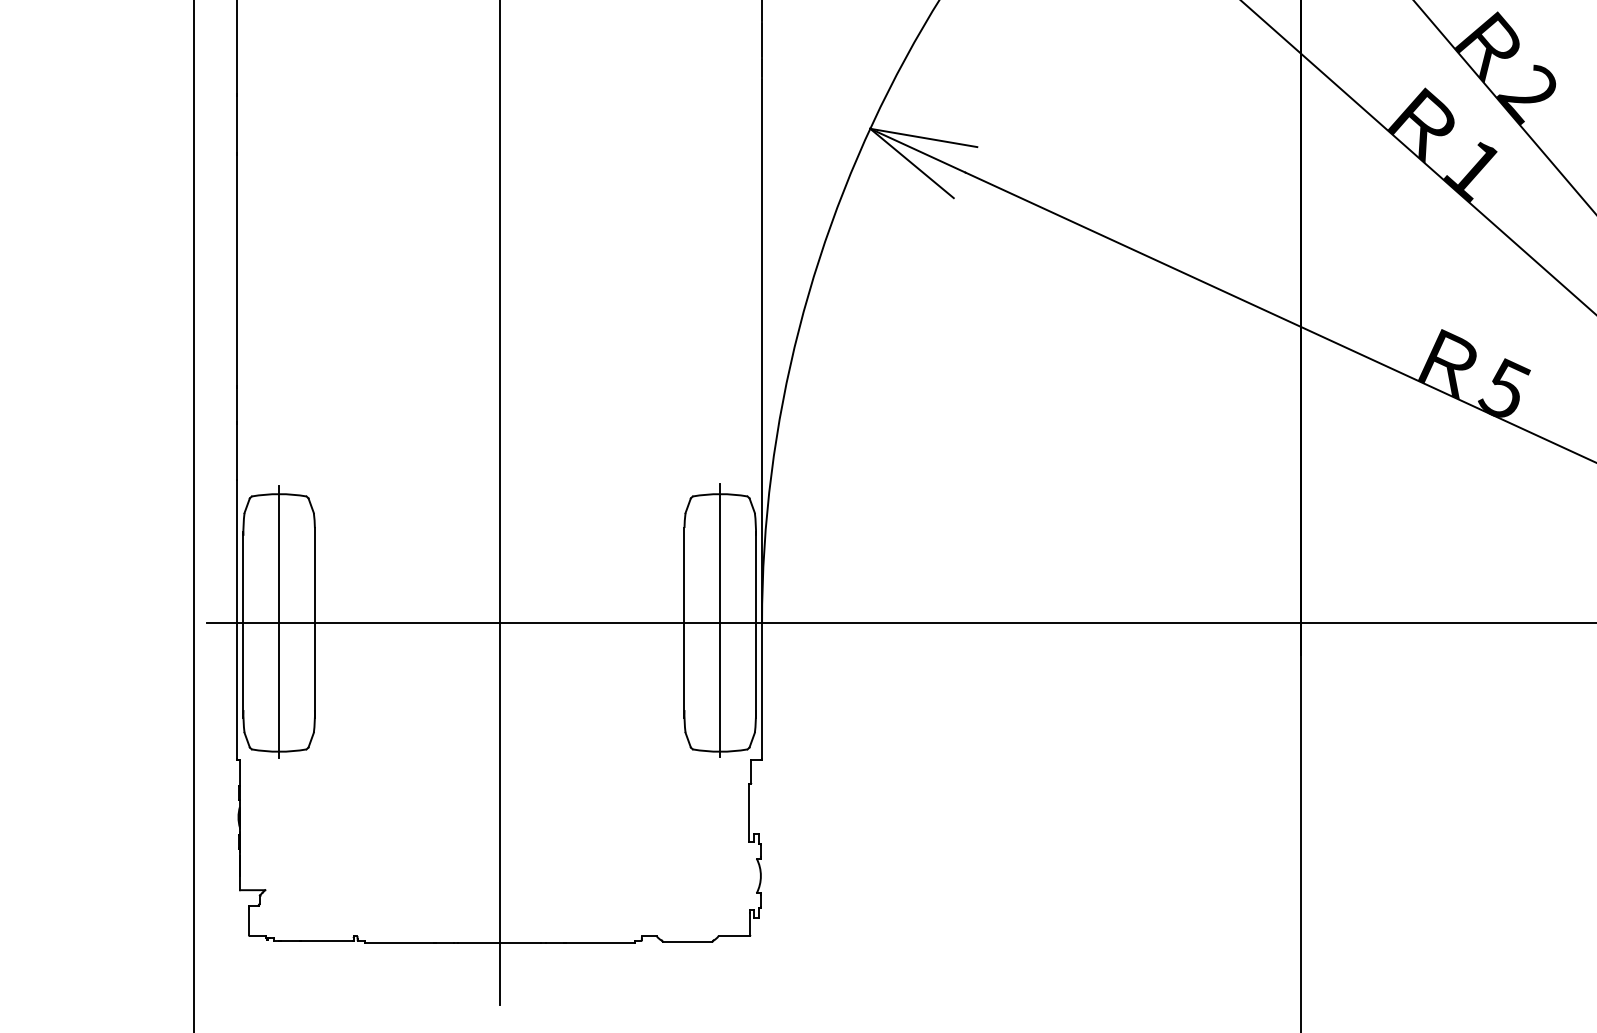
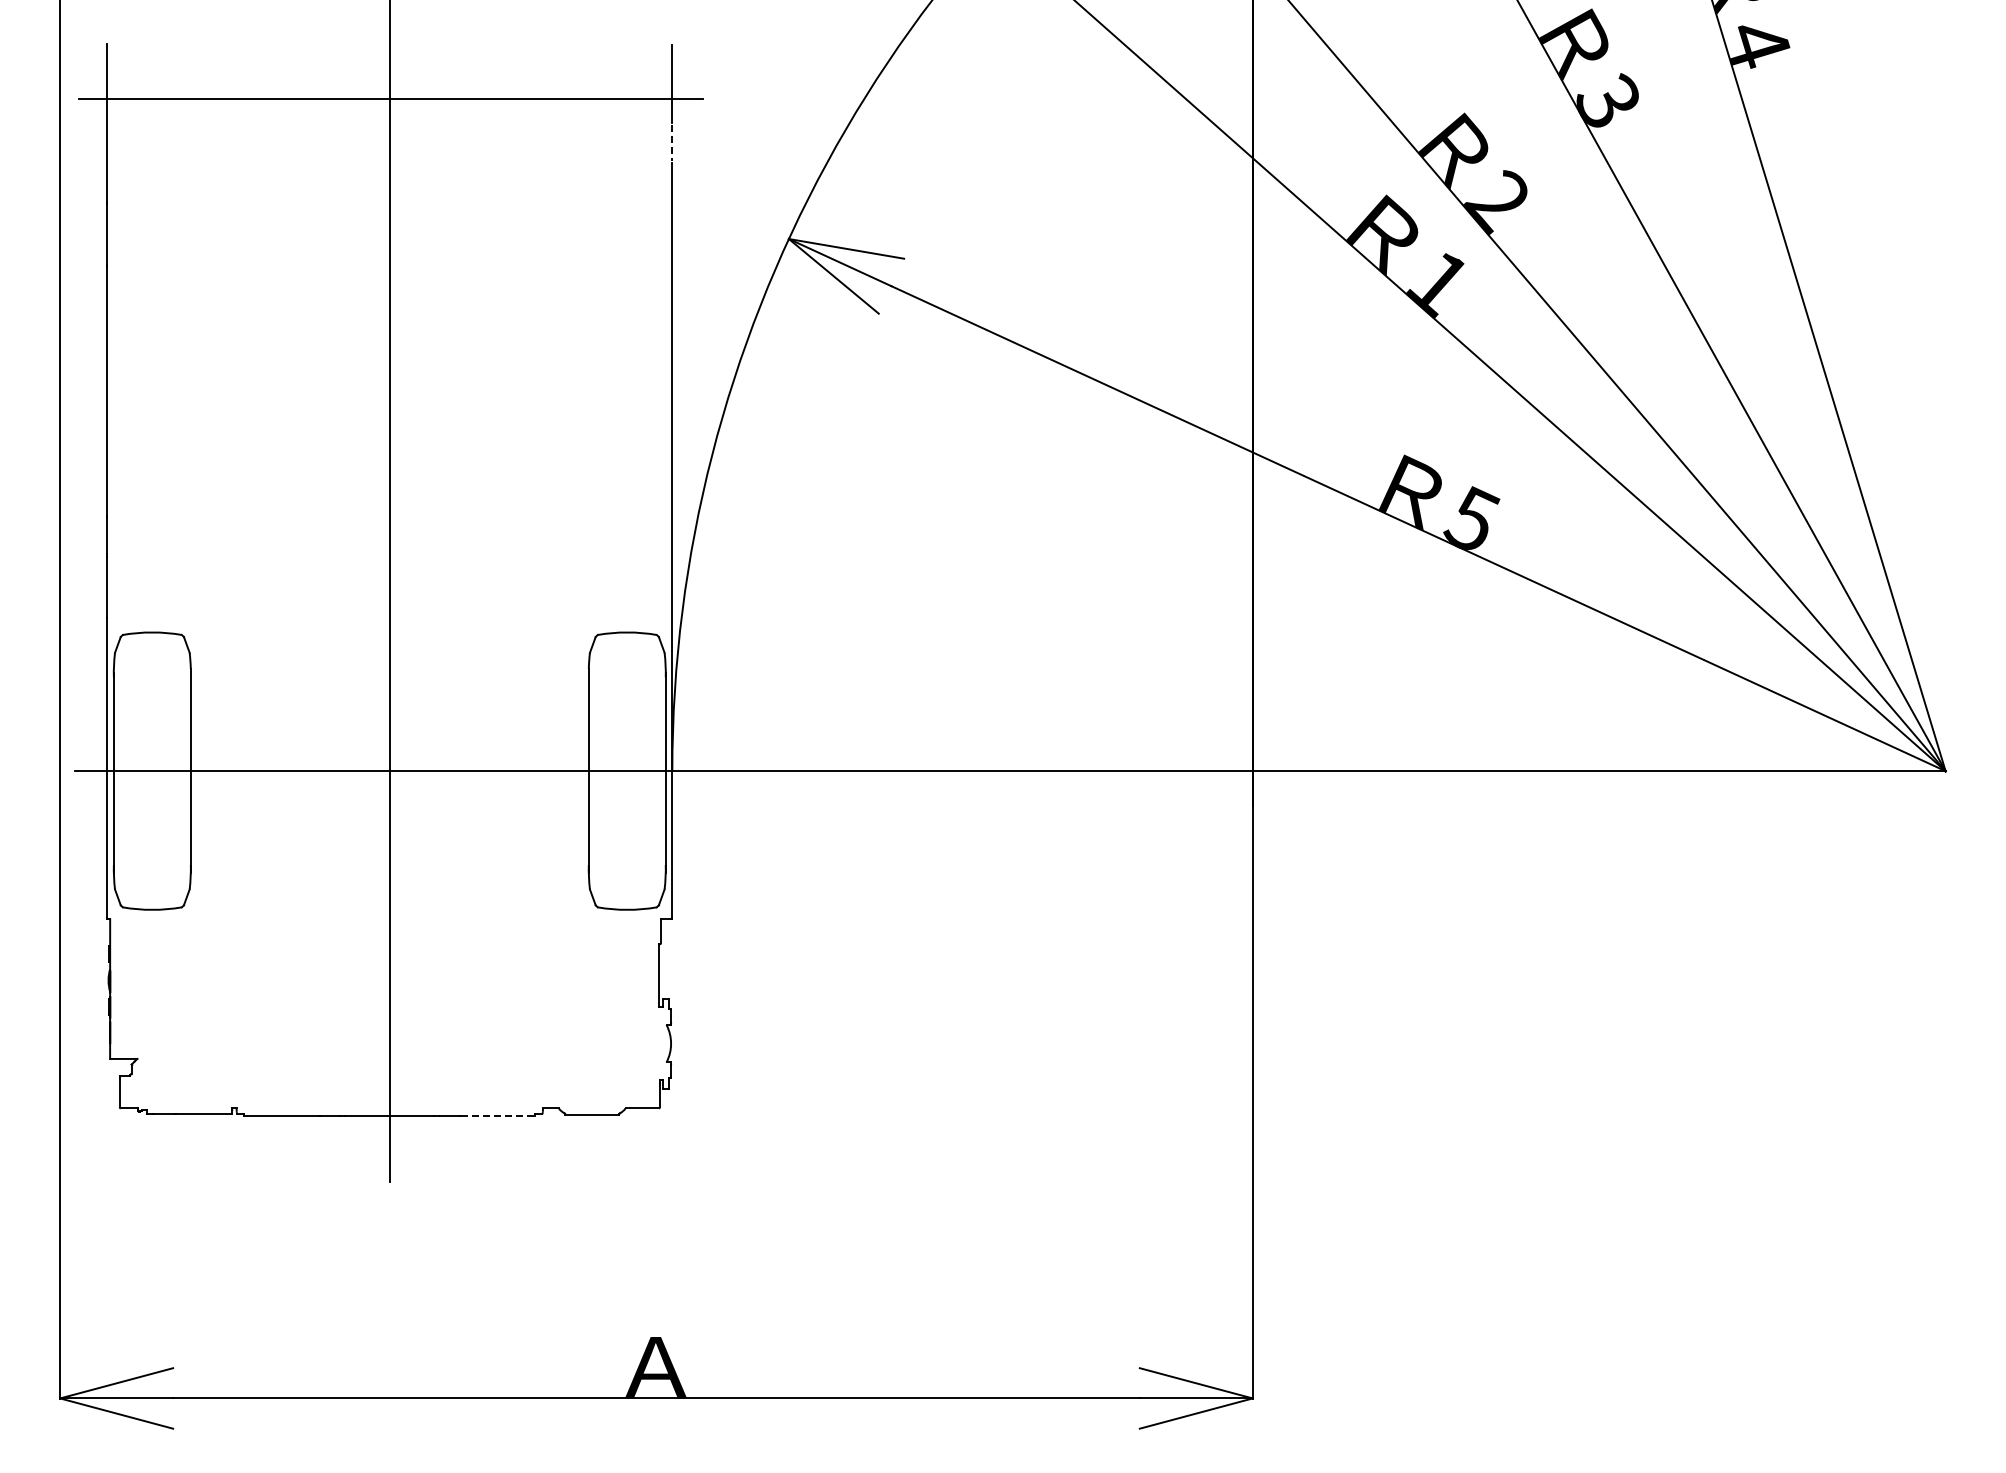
line: (762, 40) -> (672, 143), solid -> dashed
line: (720, 620) -> (627, 768), removed
line: (279, 622) -> (152, 770), removed
line: (600, 942) -> (498, 1115), solid -> dashed

